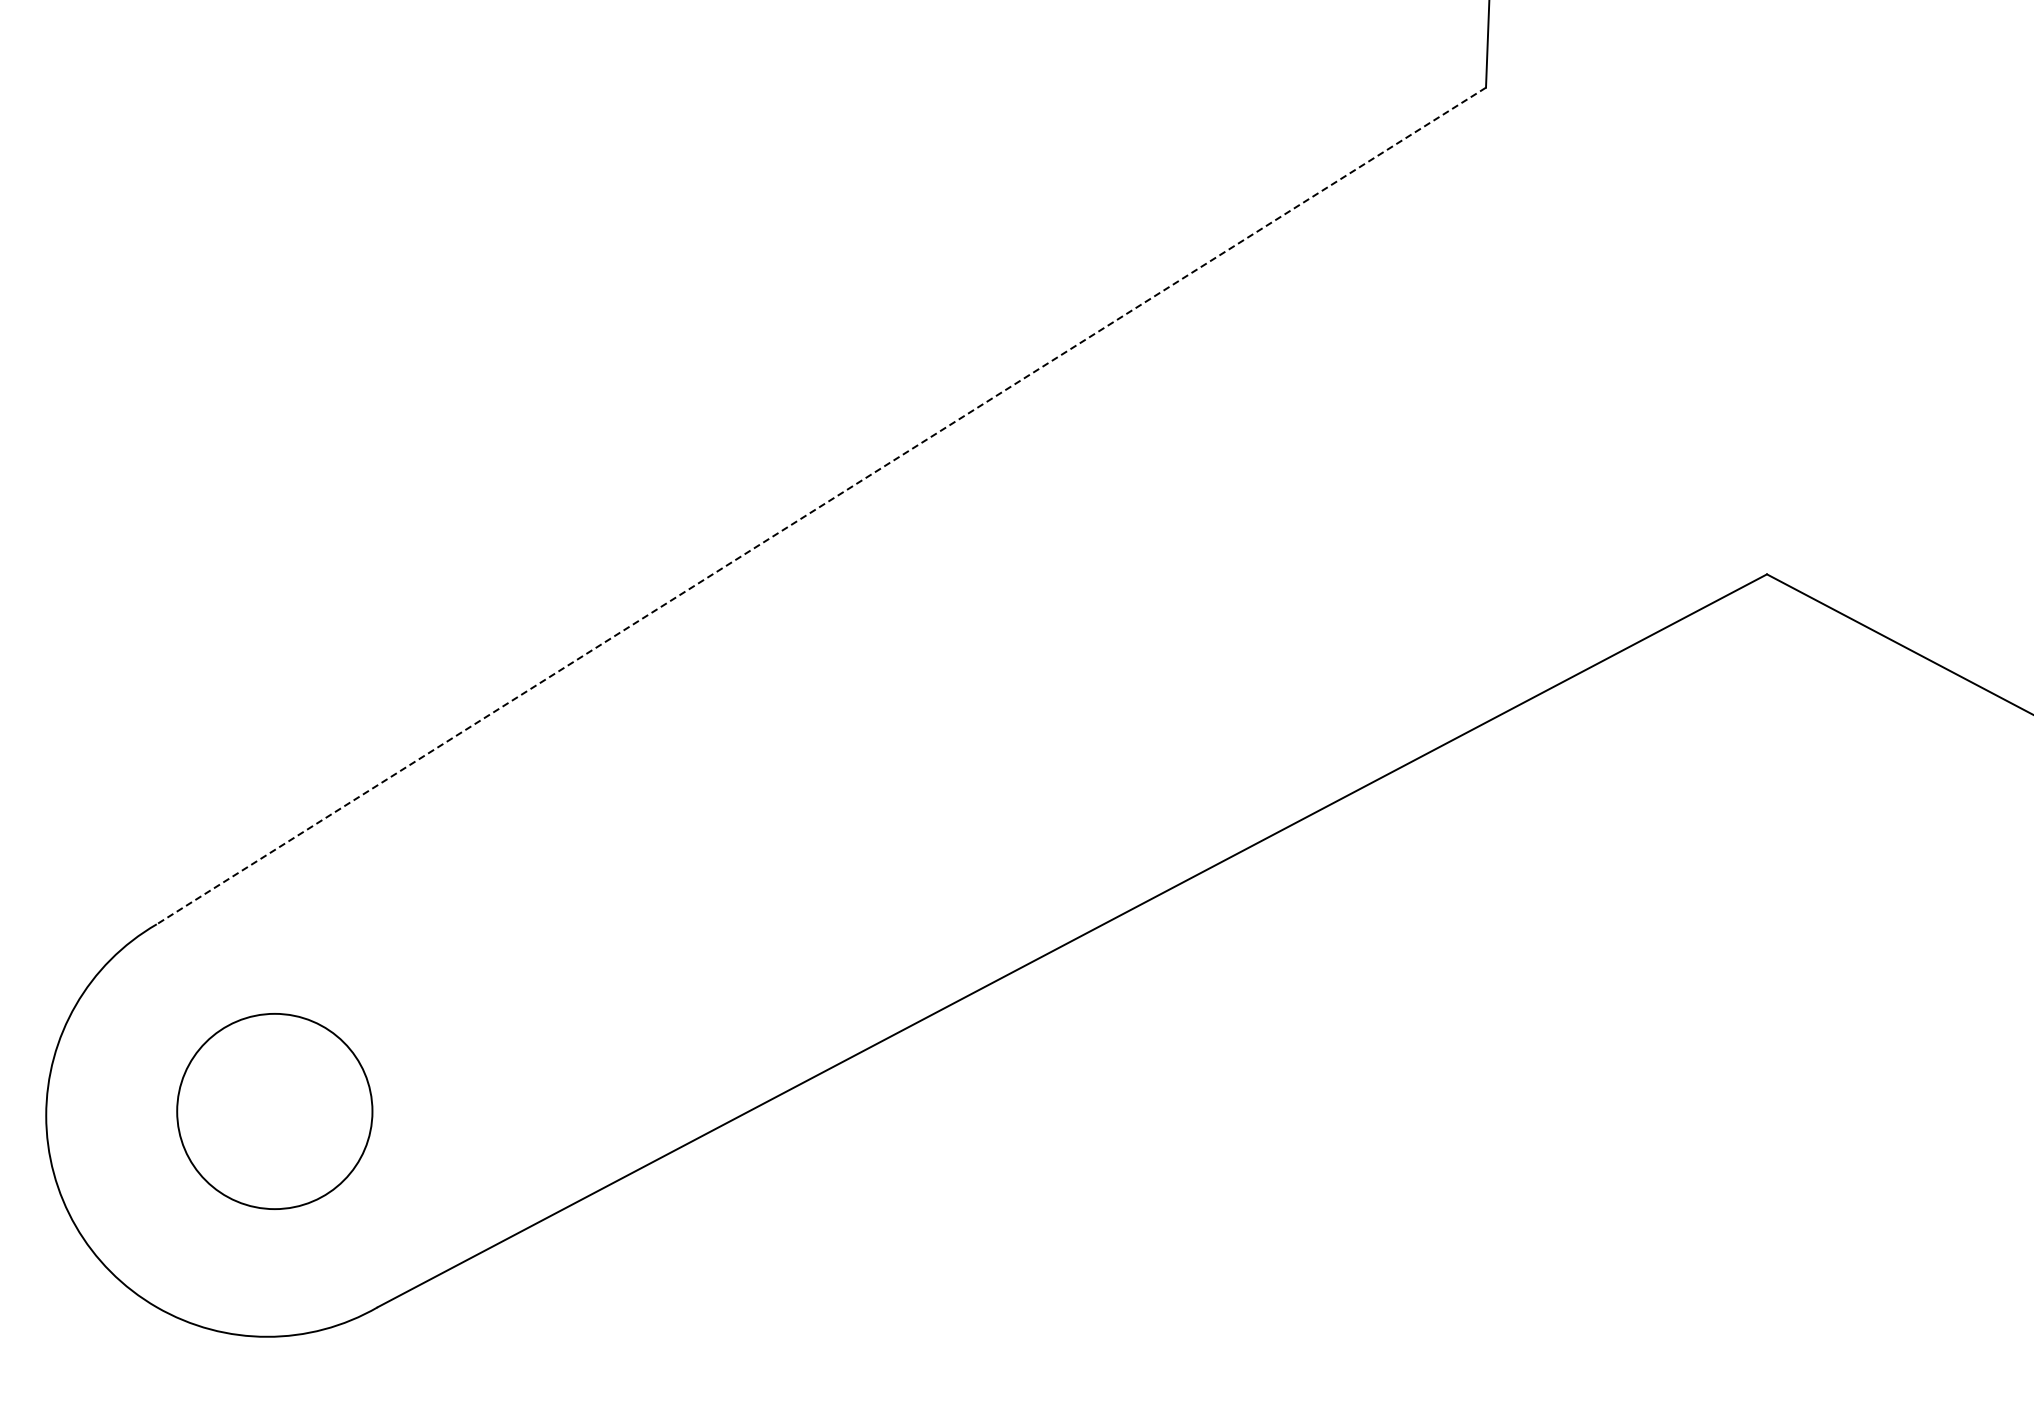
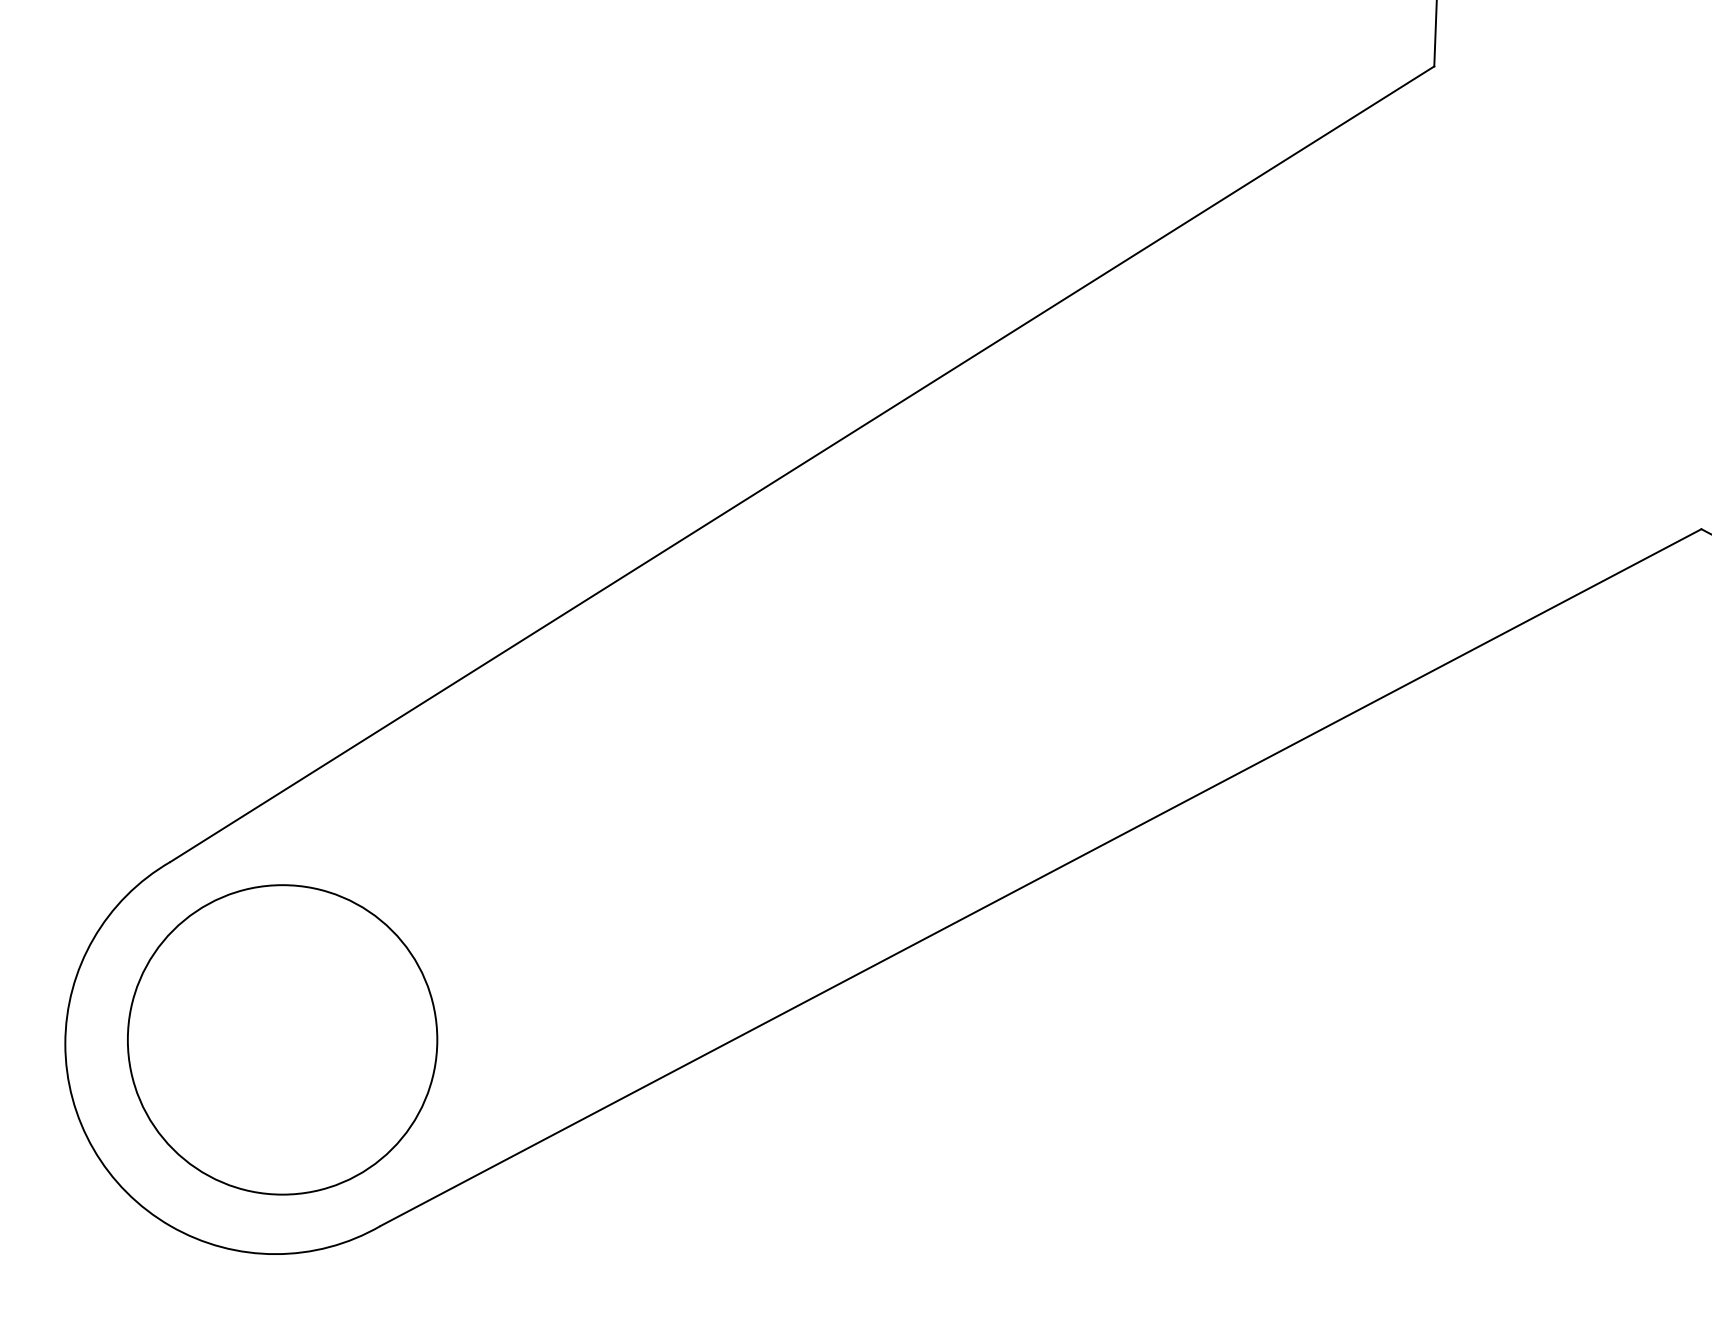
line: (820, 506) -> (801, 464), dashed -> solid
circle: (274, 1111) -> (282, 1039), size x1.67

